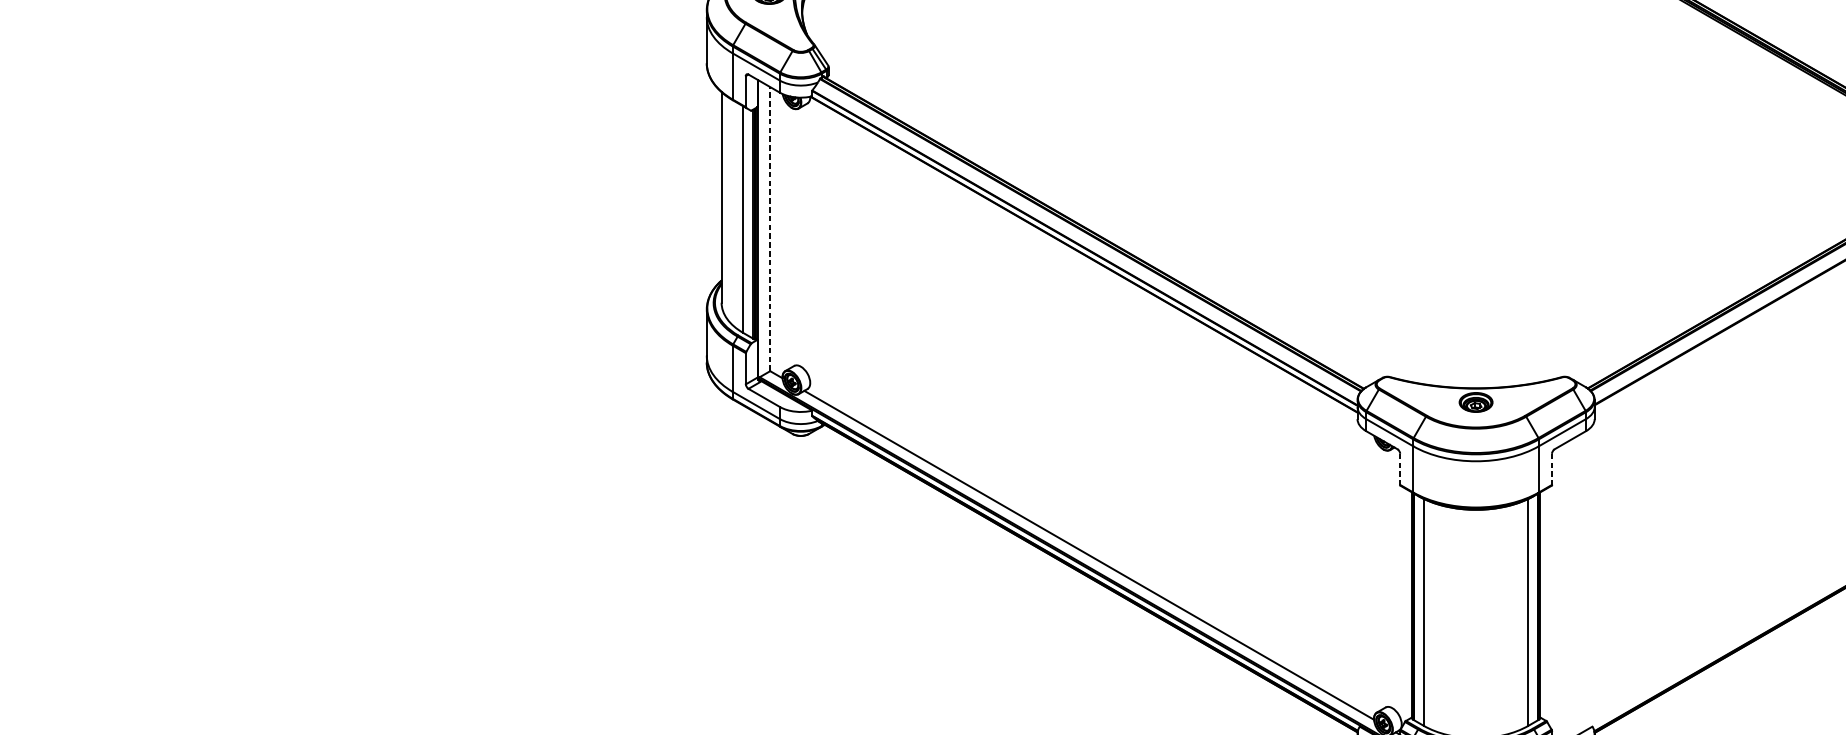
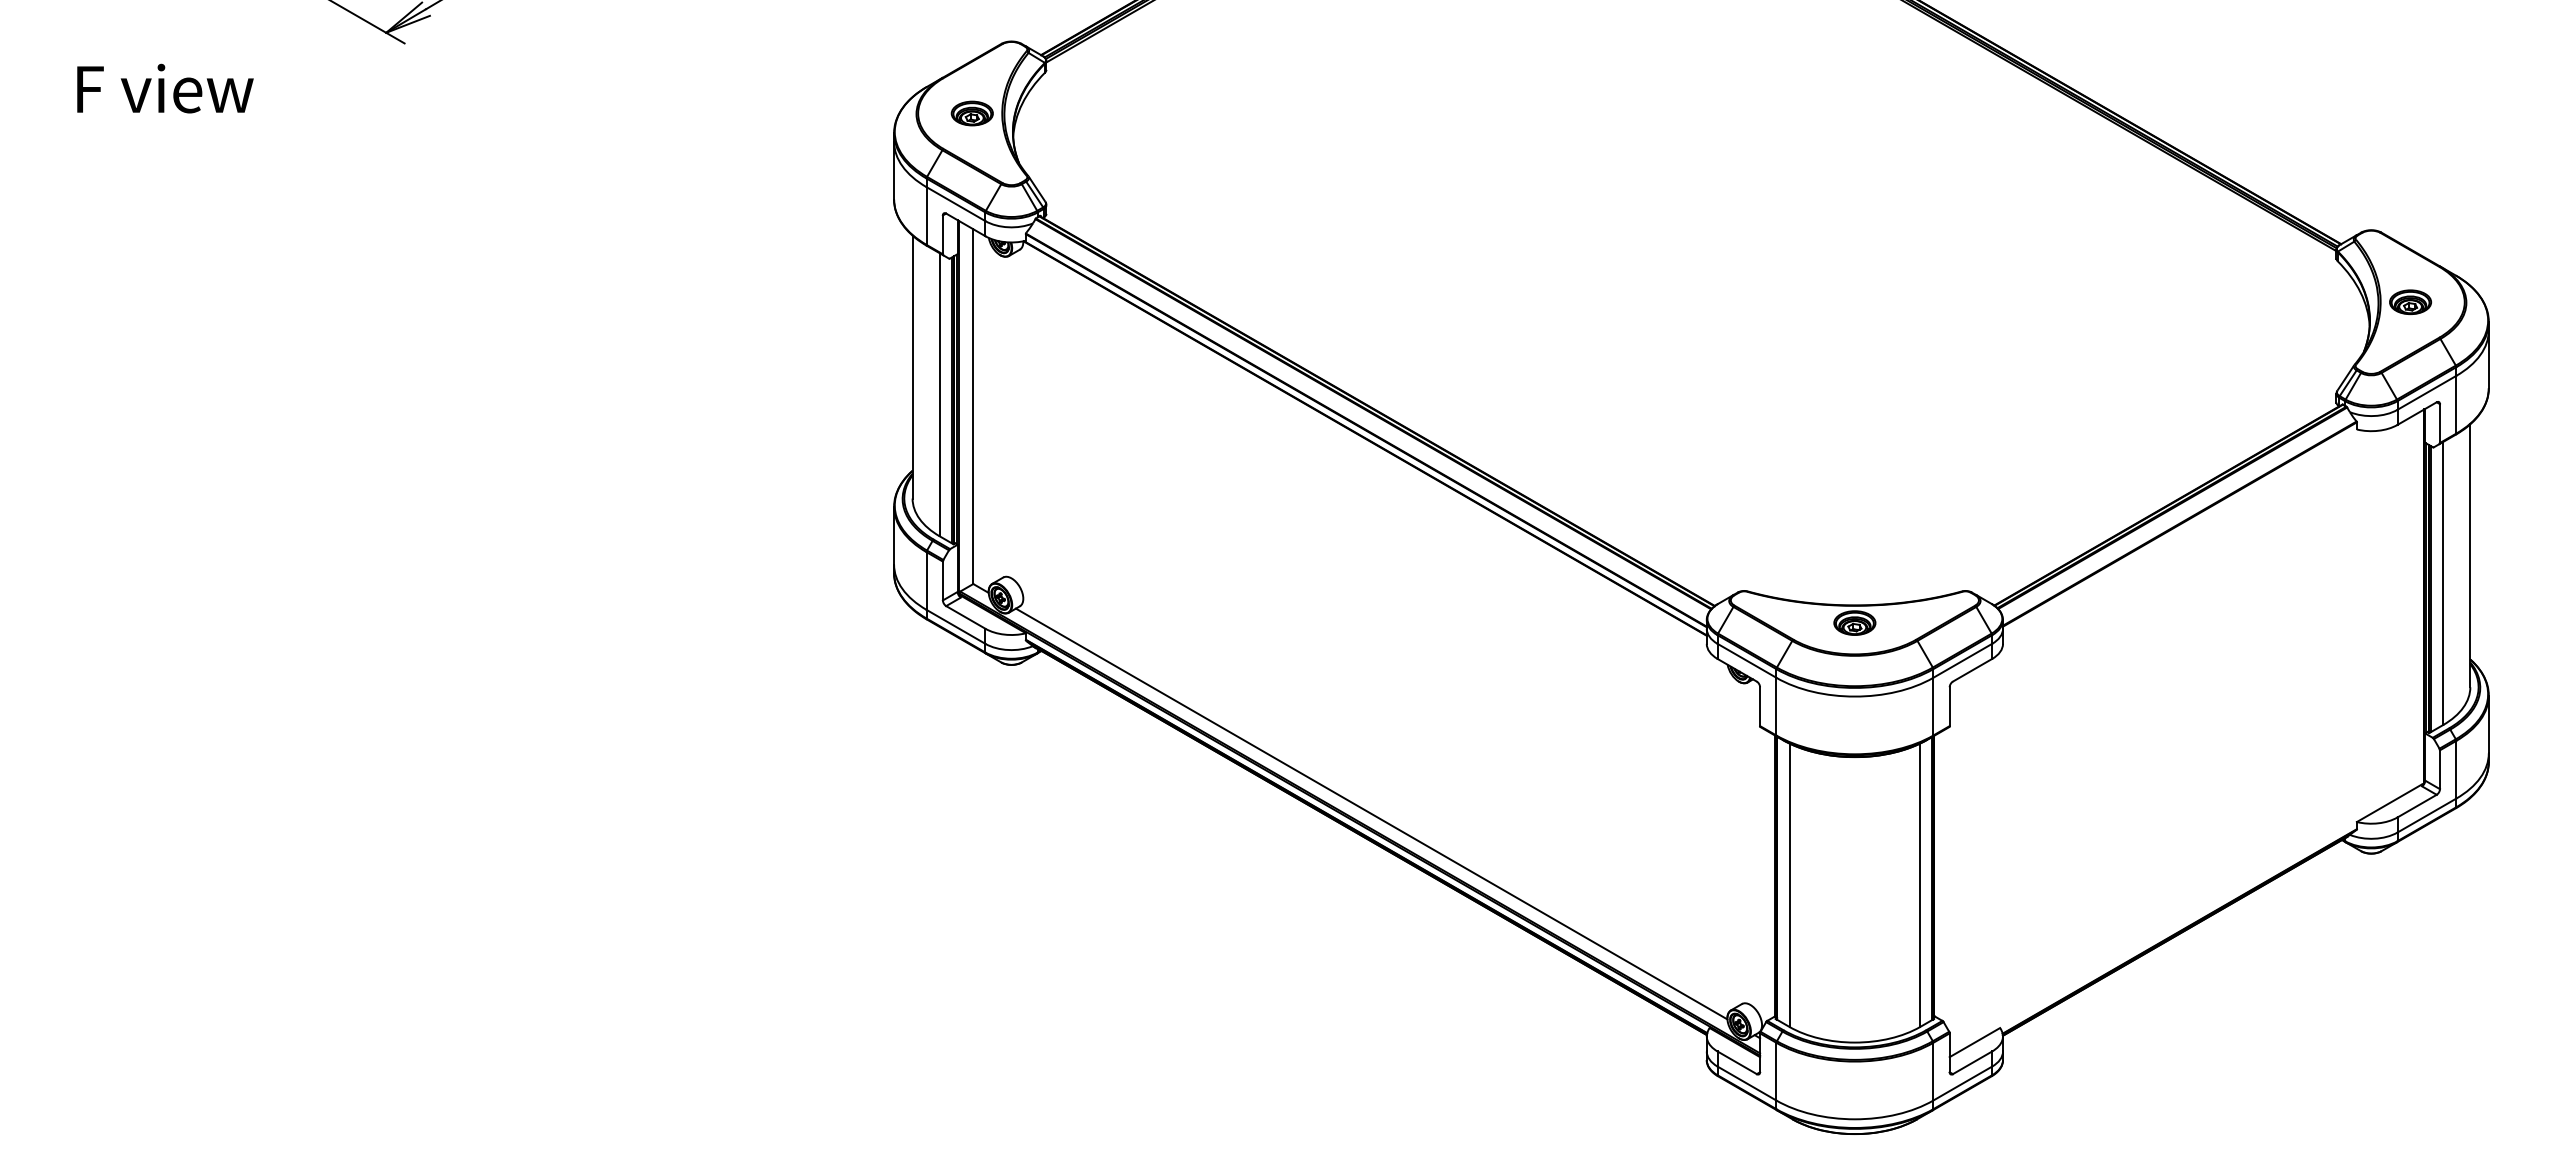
line: (770, 229) -> (973, 406), dashed -> solid
line: (1400, 470) -> (1760, 707), dashed -> solid
line: (1551, 470) -> (1949, 707), dashed -> solid

